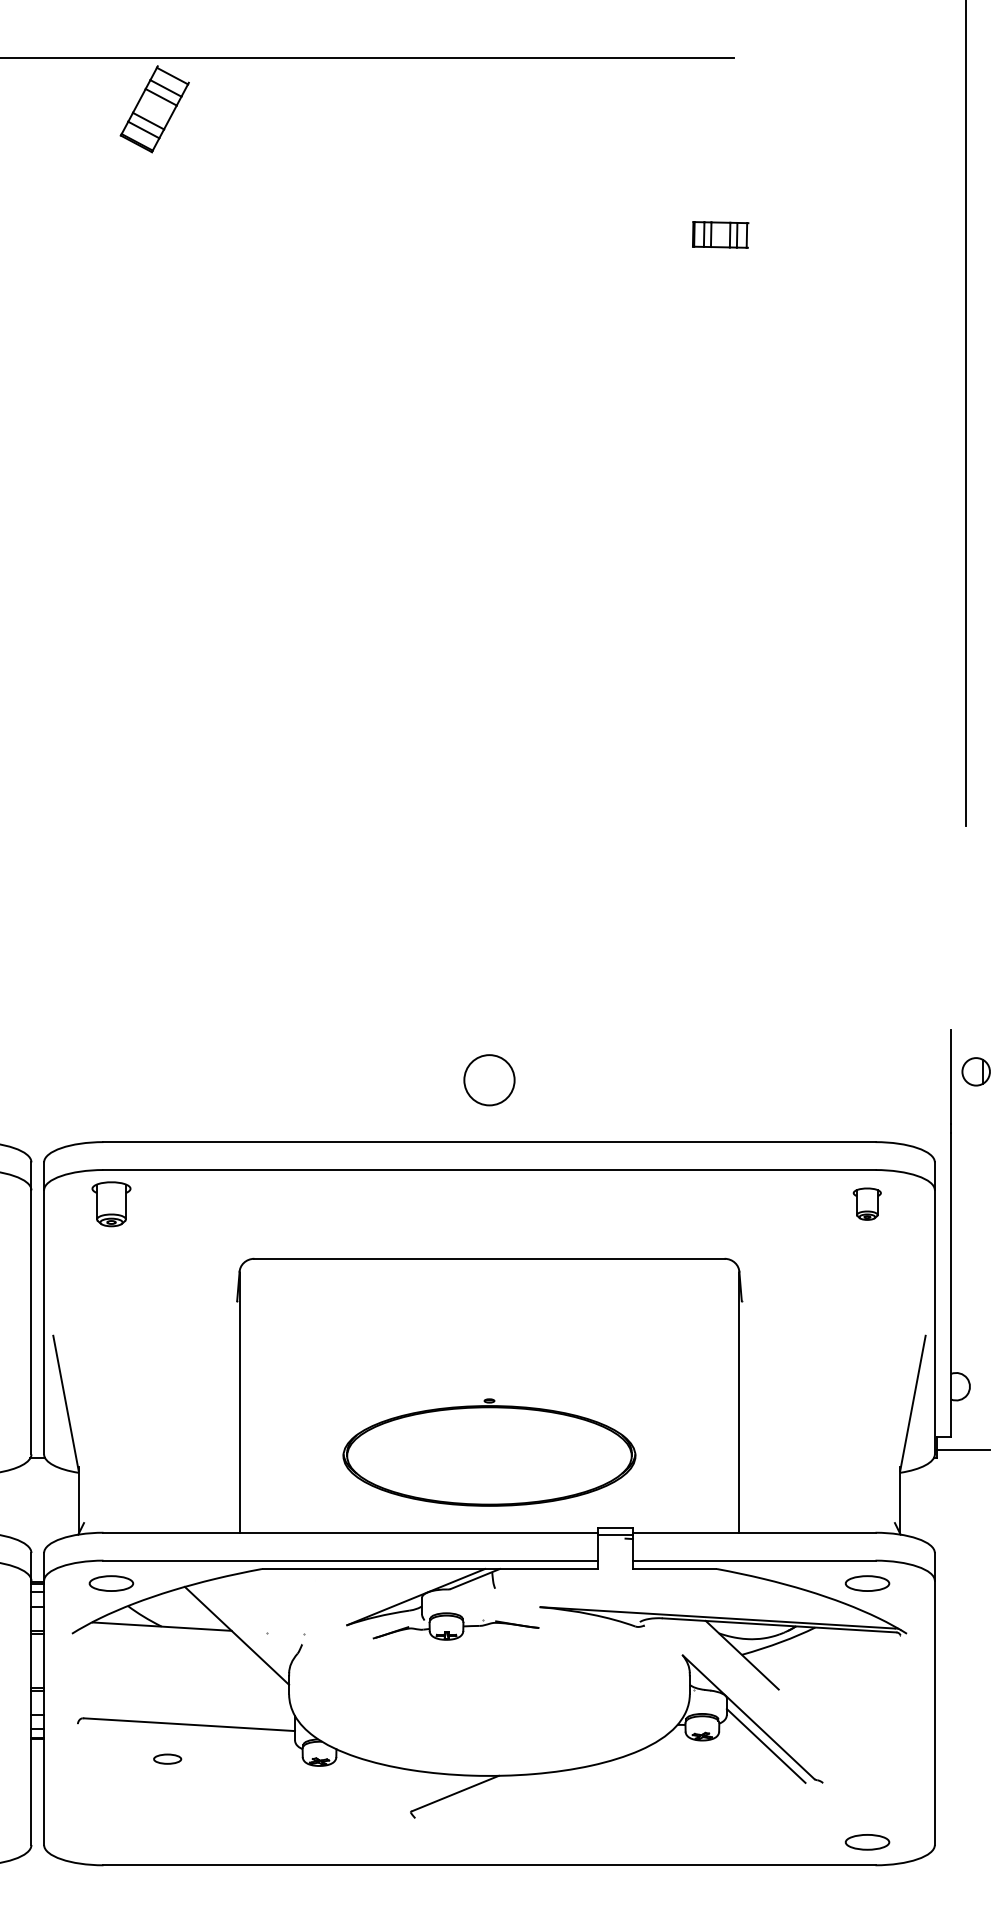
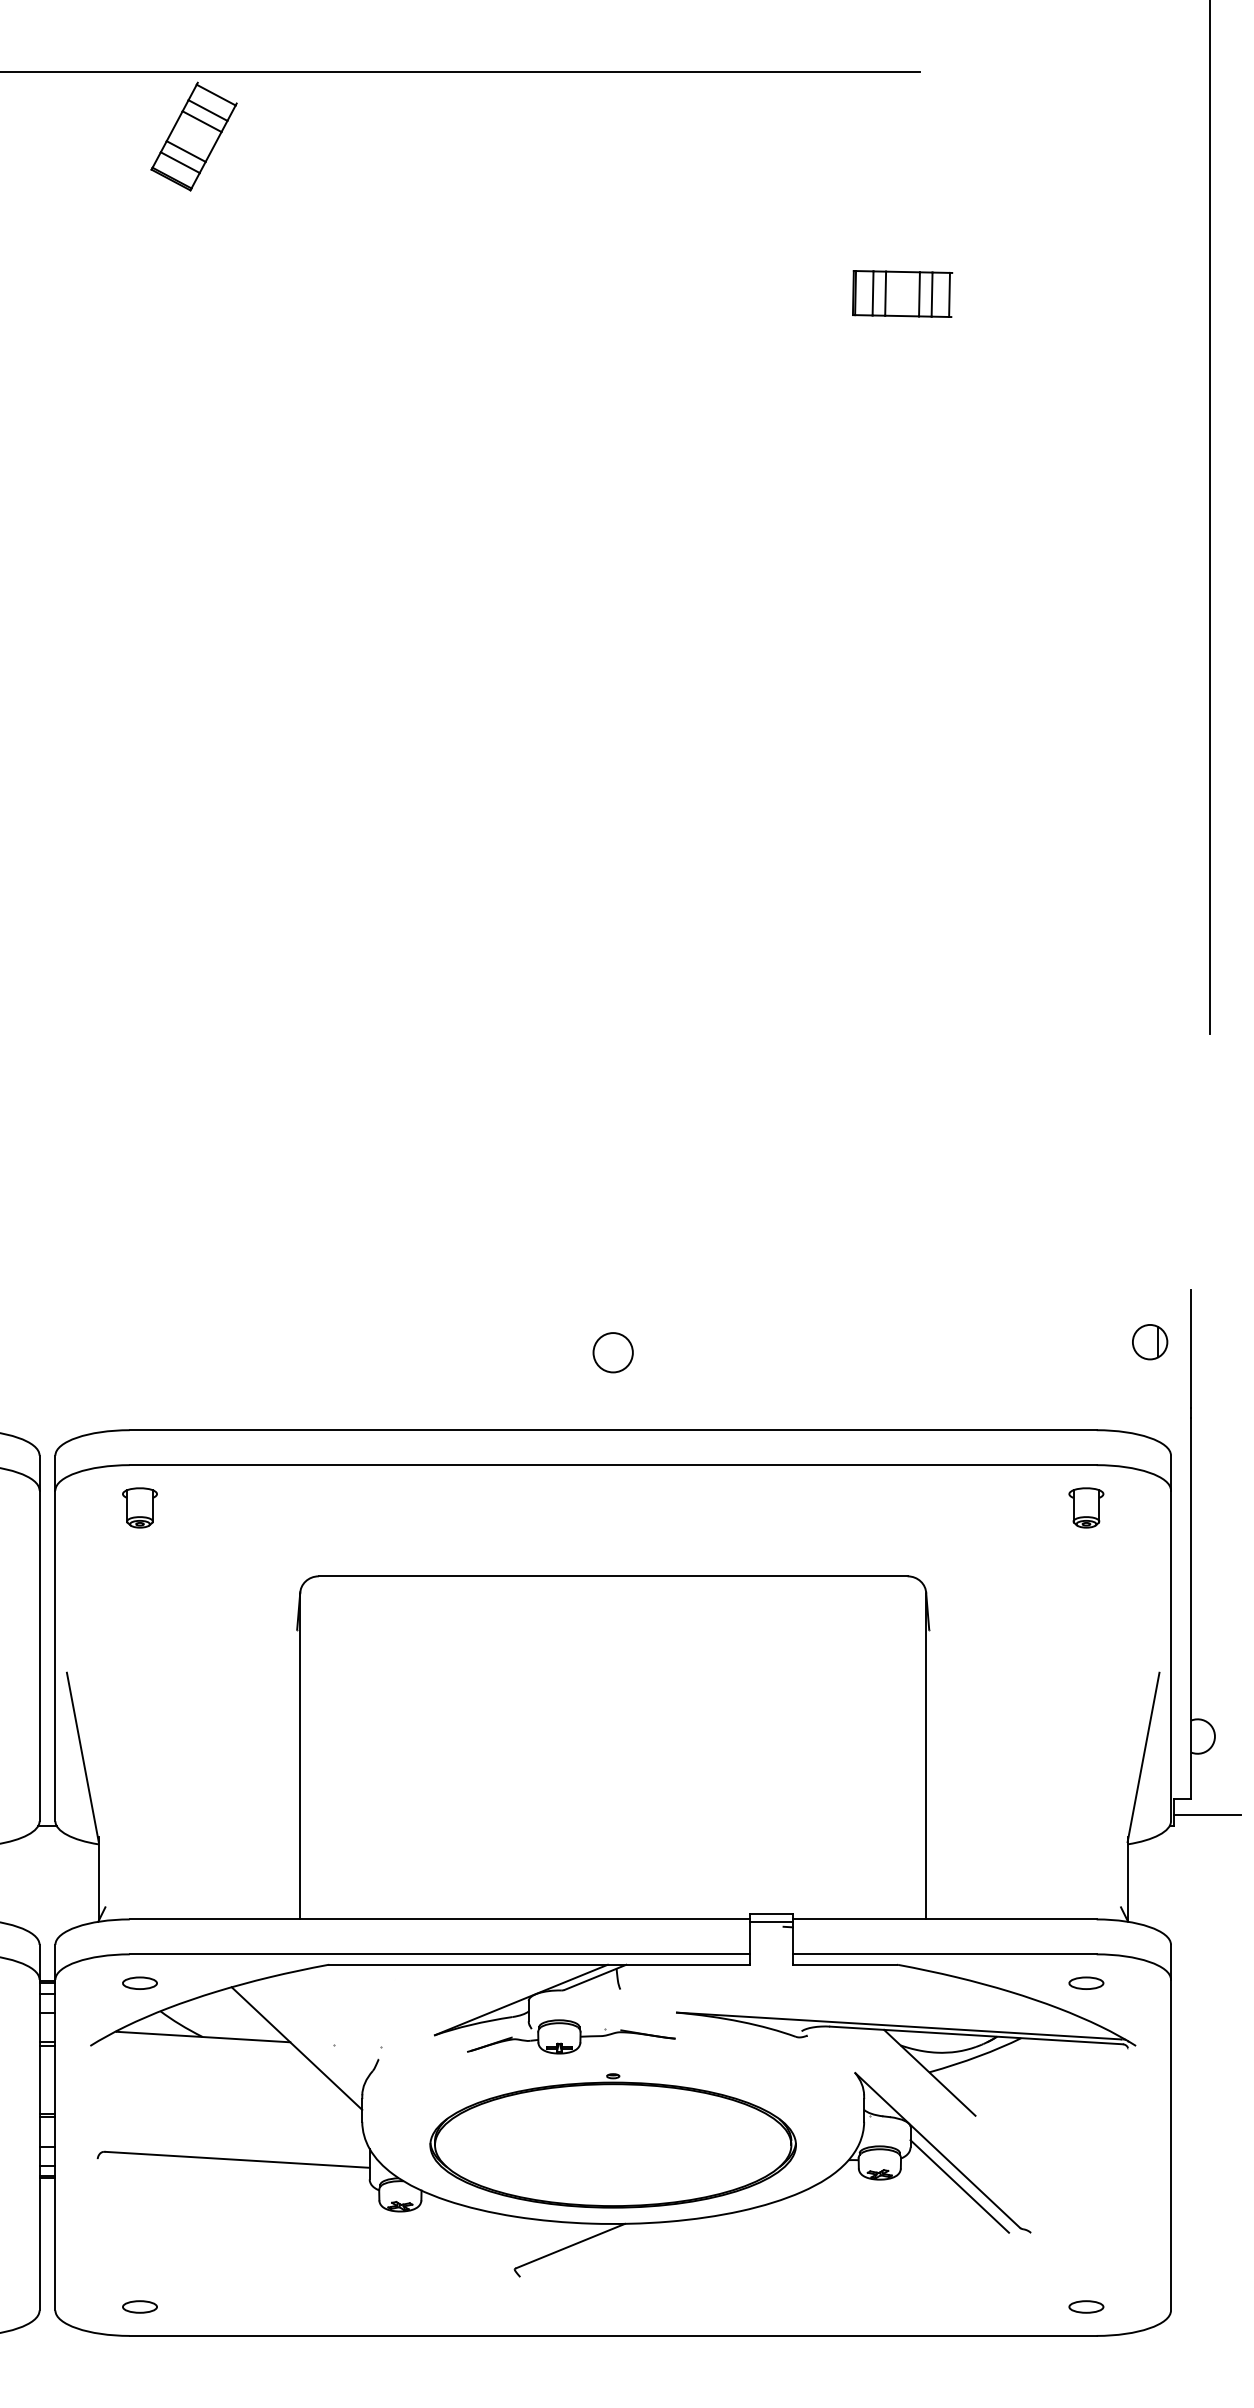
part: (720, 234) -> (902, 293), size x1.43
part: (975, 1071) -> (1149, 1341), moved
circle: (489, 1079) -> (613, 1351), size x0.62
part: (111, 1203) -> (139, 1507), size x0.71
part: (489, 1452) -> (613, 2140), moved
part: (111, 1583) -> (139, 1982), size x0.62
part: (866, 1583) -> (1085, 1982), size x0.62
part: (167, 1758) -> (139, 2306), moved
part: (866, 1841) -> (1085, 2306), size x0.62

